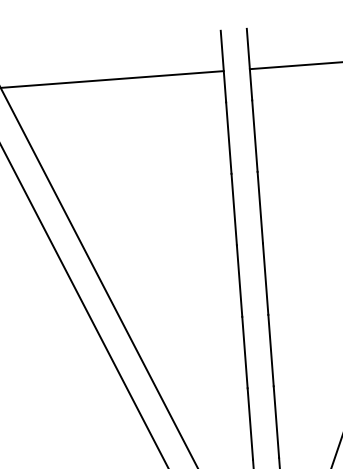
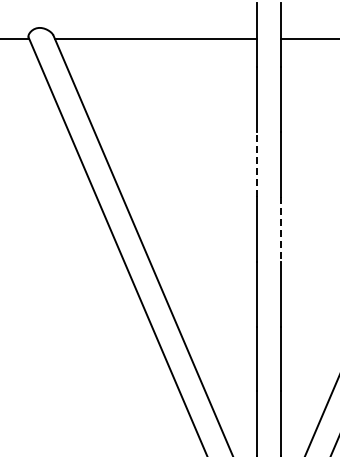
line: (234, 209) -> (257, 164), solid -> dashed
line: (265, 279) -> (280, 229), solid -> dashed

